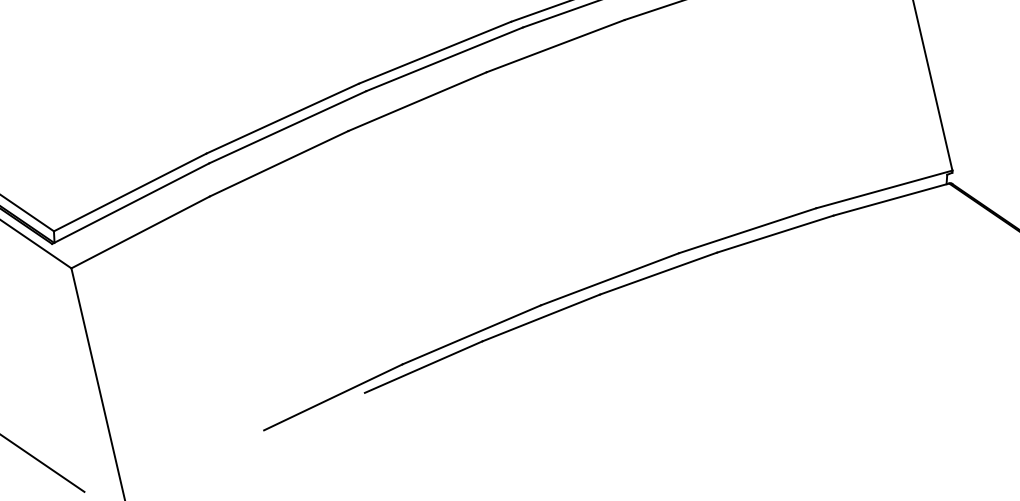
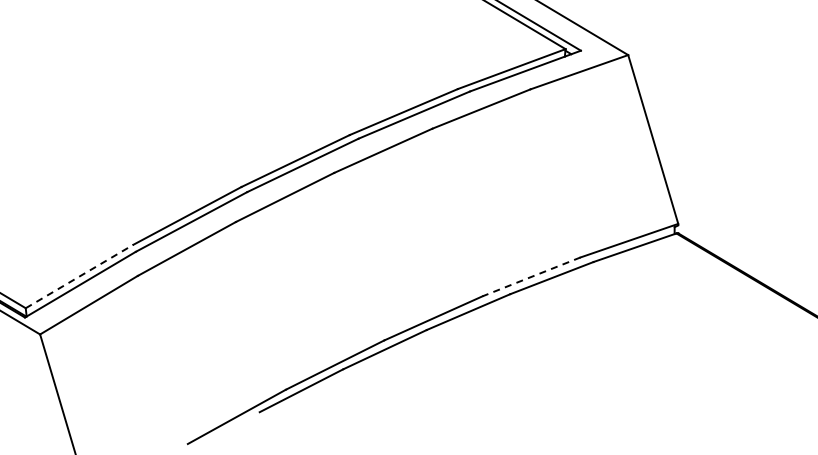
line: (130, 192) -> (79, 276), solid -> dashed
line: (747, 230) -> (531, 276), solid -> dashed

